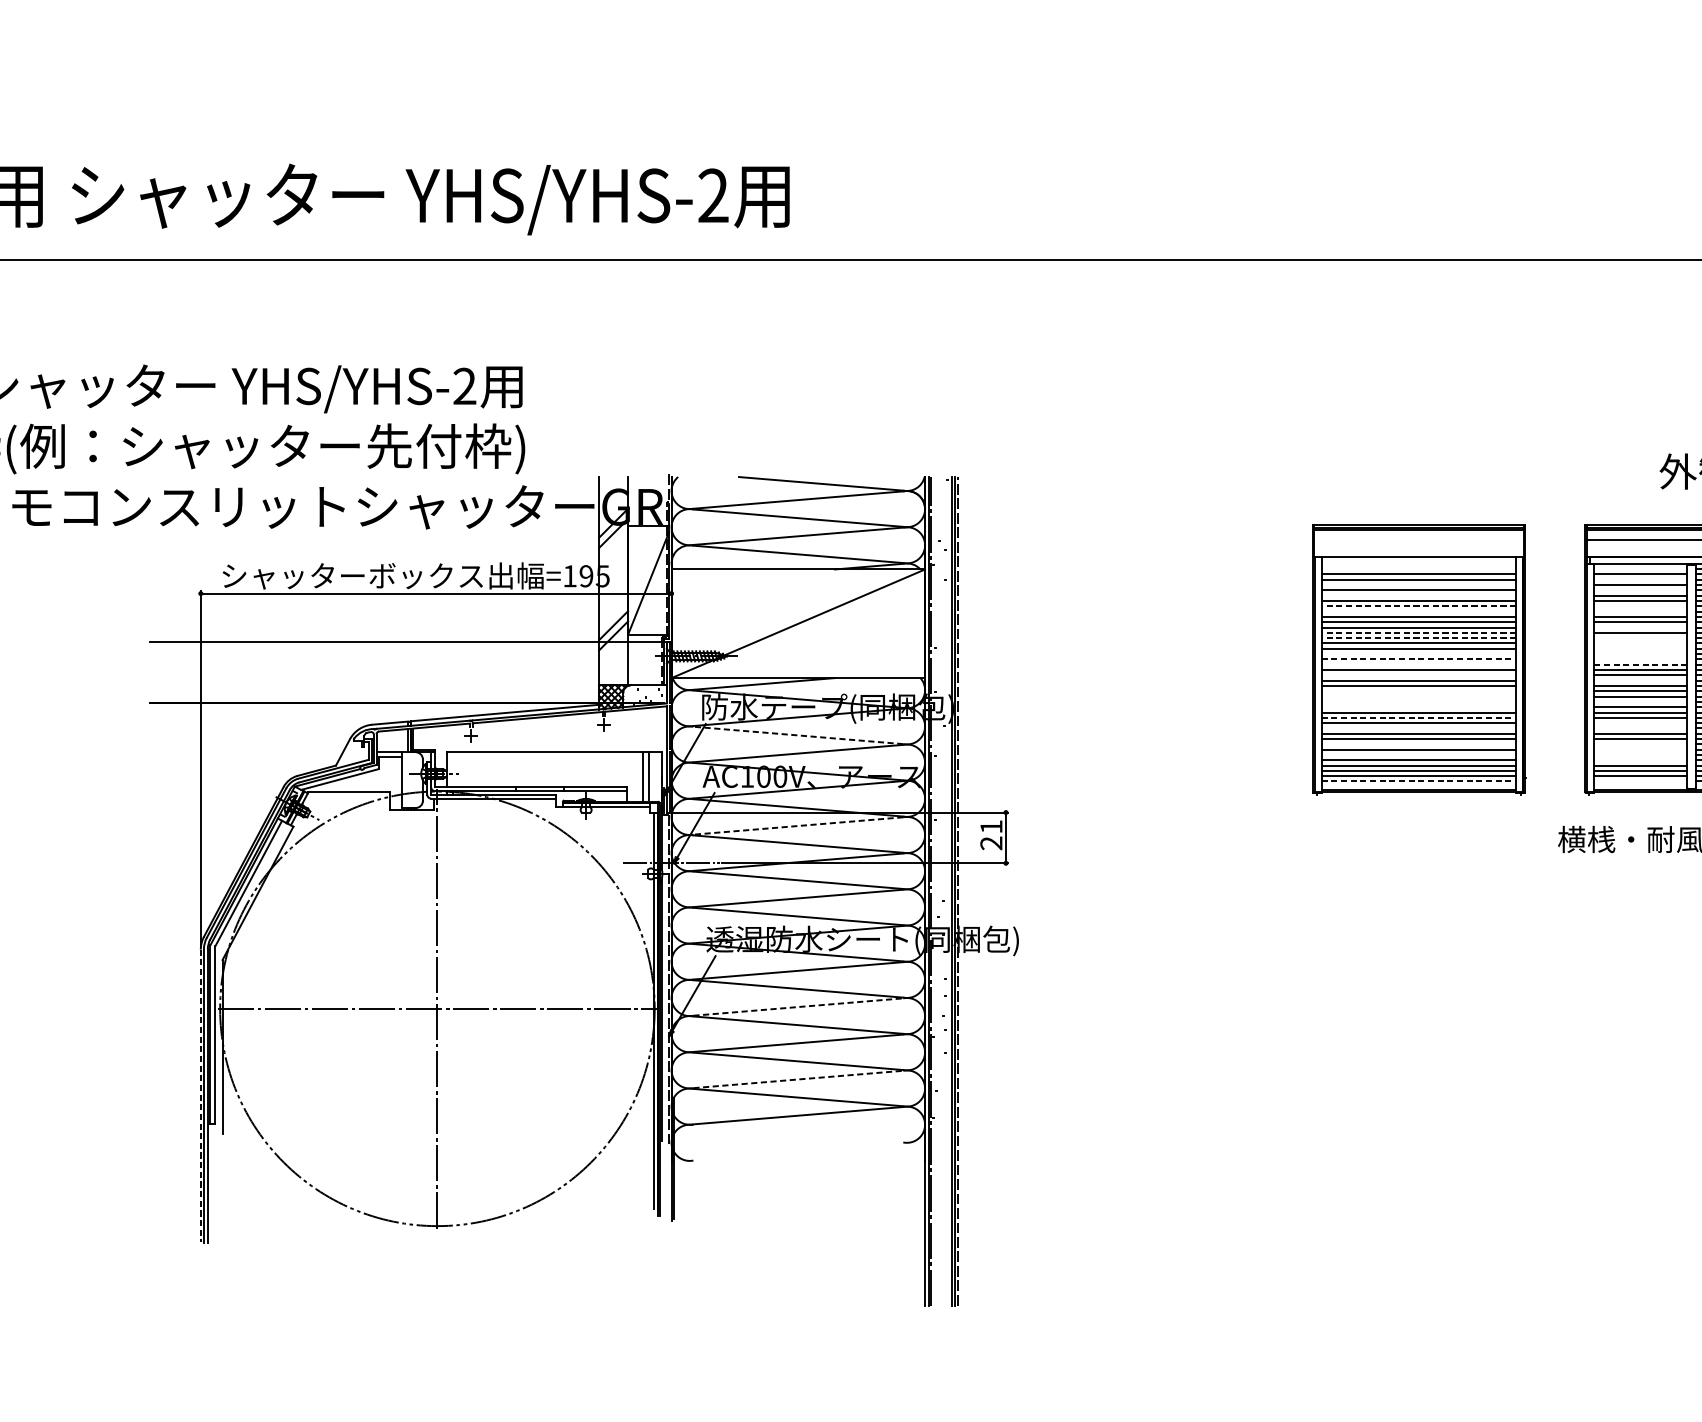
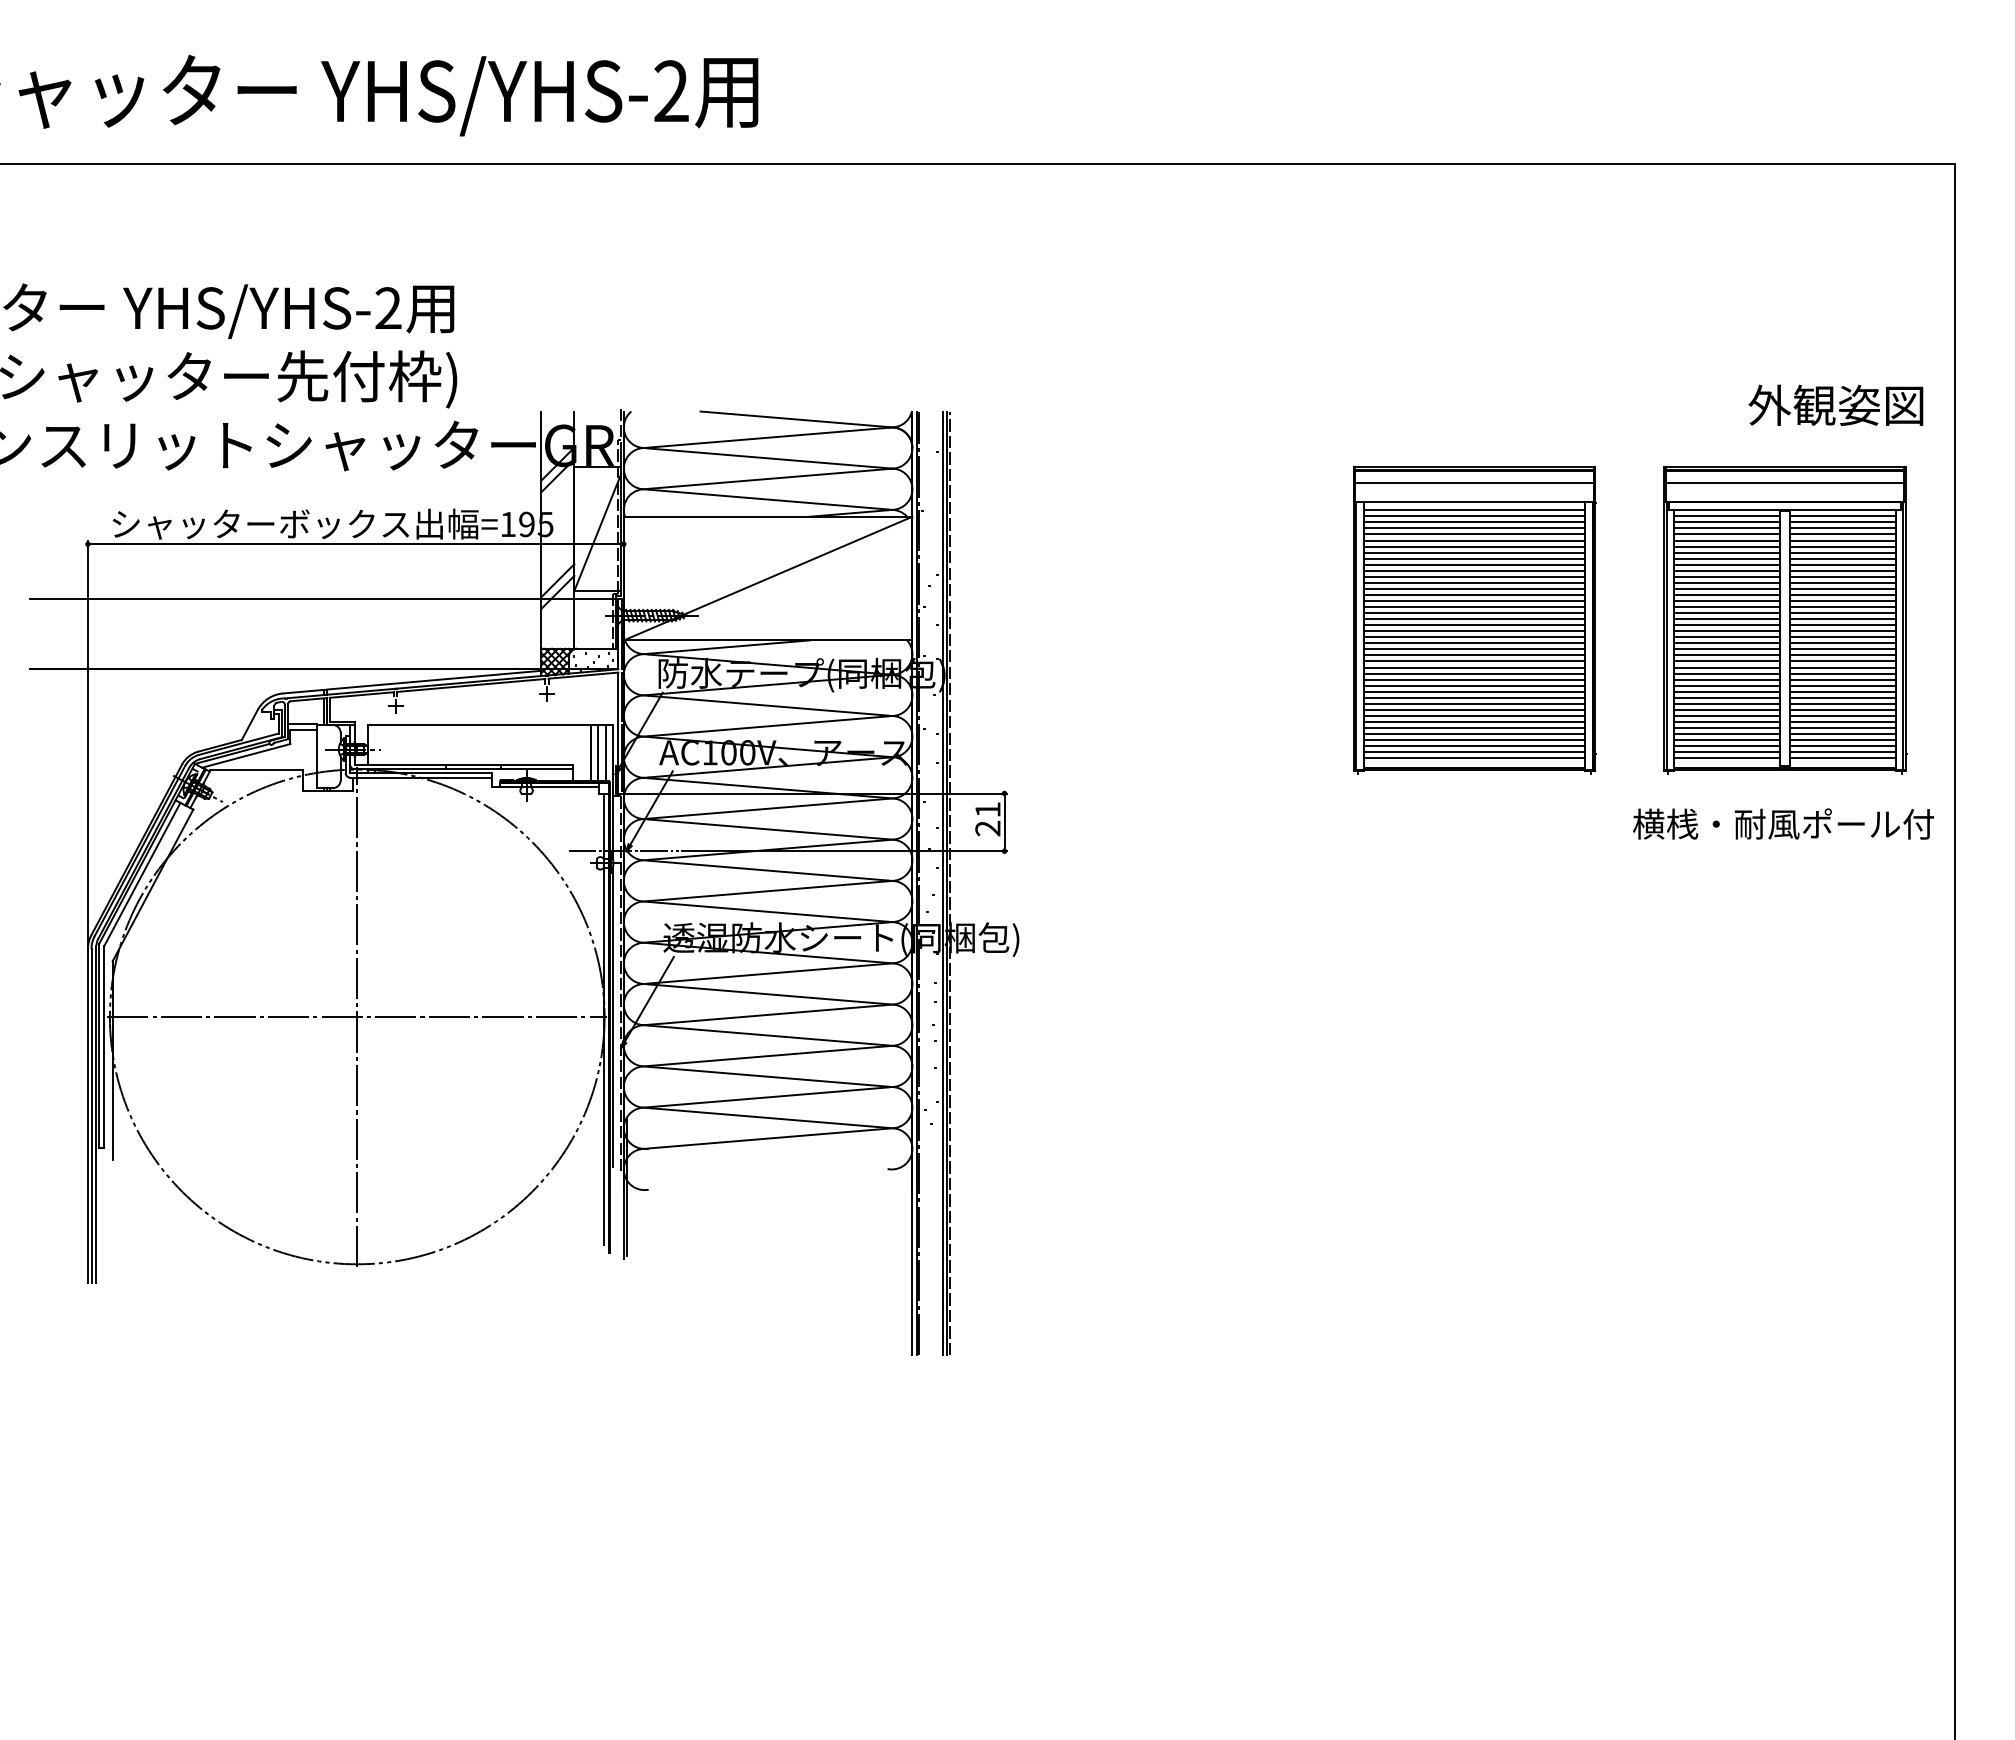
line: (1418, 539) -> (1474, 482), added
line: (1418, 563) -> (1474, 510), added
line: (1418, 569) -> (1474, 516), added
line: (1641, 569) -> (1727, 516), added
line: (1641, 579) -> (1727, 528), added
line: (1418, 585) -> (1474, 534), added
line: (1641, 590) -> (1727, 540), added
line: (1418, 595) -> (1474, 546), added
line: (1418, 606) -> (1474, 558), dashed -> solid
line: (1641, 606) -> (1727, 558), added
line: (1418, 611) -> (1474, 564), added
line: (1641, 611) -> (1727, 564), added
line: (1641, 627) -> (1727, 582), added
line: (1418, 632) -> (1474, 588), dashed -> solid
line: (1418, 637) -> (1474, 594), dashed -> solid
line: (1641, 637) -> (1727, 594), added
line: (1641, 643) -> (1727, 601), added
line: (1641, 649) -> (1727, 607), added
line: (1418, 654) -> (1474, 613), added
line: (1641, 654) -> (1727, 613), added
line: (1418, 659) -> (1474, 619), dashed -> solid
line: (1641, 659) -> (1727, 619), added
line: (1418, 664) -> (1474, 625), added
line: (1641, 664) -> (1727, 625), dashed -> solid
line: (1418, 675) -> (1474, 637), added
line: (1641, 680) -> (1727, 643), added
line: (1418, 691) -> (1474, 655), added
line: (1418, 696) -> (1474, 661), added
line: (1418, 701) -> (1474, 667), added
line: (1641, 701) -> (1727, 667), added
line: (1418, 707) -> (1474, 673), added
line: (1418, 717) -> (1474, 685), dashed -> solid
line: (1641, 722) -> (1727, 691), added
line: (1418, 728) -> (1474, 697), added
line: (1641, 728) -> (1727, 697), added
line: (798, 735) -> (768, 705), dashed -> solid
line: (1418, 744) -> (1474, 715), added
line: (1641, 744) -> (1727, 715), added
line: (1641, 749) -> (1727, 721), added
line: (1418, 754) -> (1474, 727), added
line: (1641, 754) -> (1727, 727), added
line: (1641, 760) -> (1727, 734), added
line: (655, 776) -> (605, 752), added
line: (1418, 780) -> (1474, 757), dashed -> solid
line: (1641, 780) -> (1727, 757), added
line: (798, 825) -> (768, 808), dashed -> solid
line: (798, 1006) -> (768, 1014), dashed -> solid
line: (798, 1079) -> (768, 1097), dashed -> solid
line: (200, 1096) -> (87, 1116), dashed -> solid

